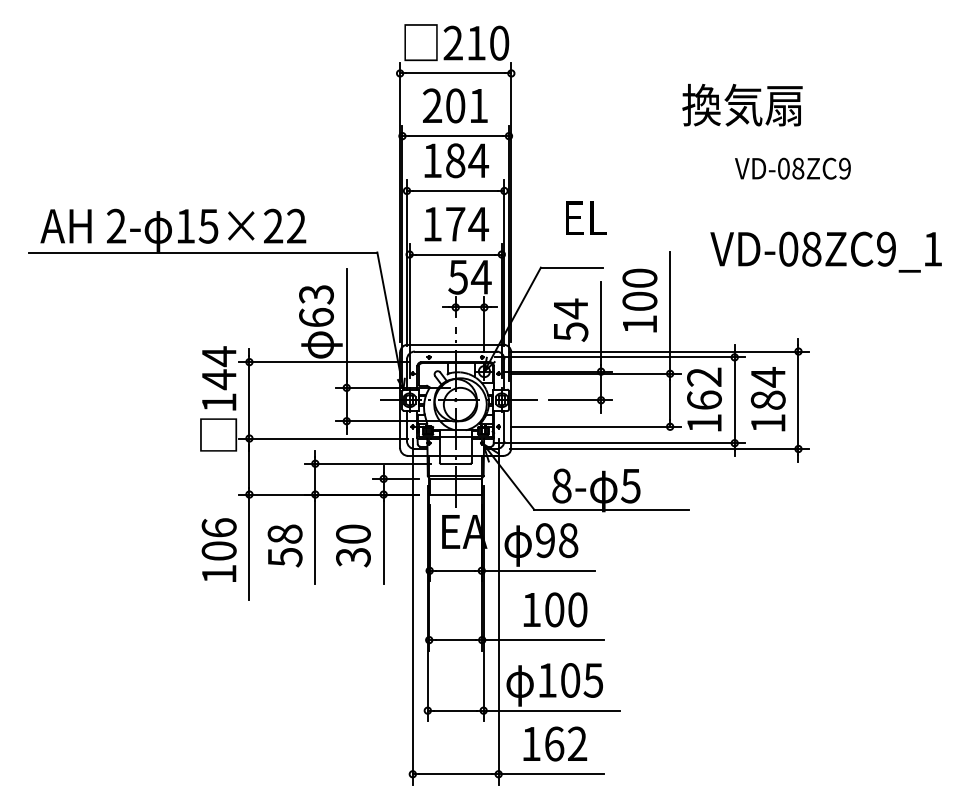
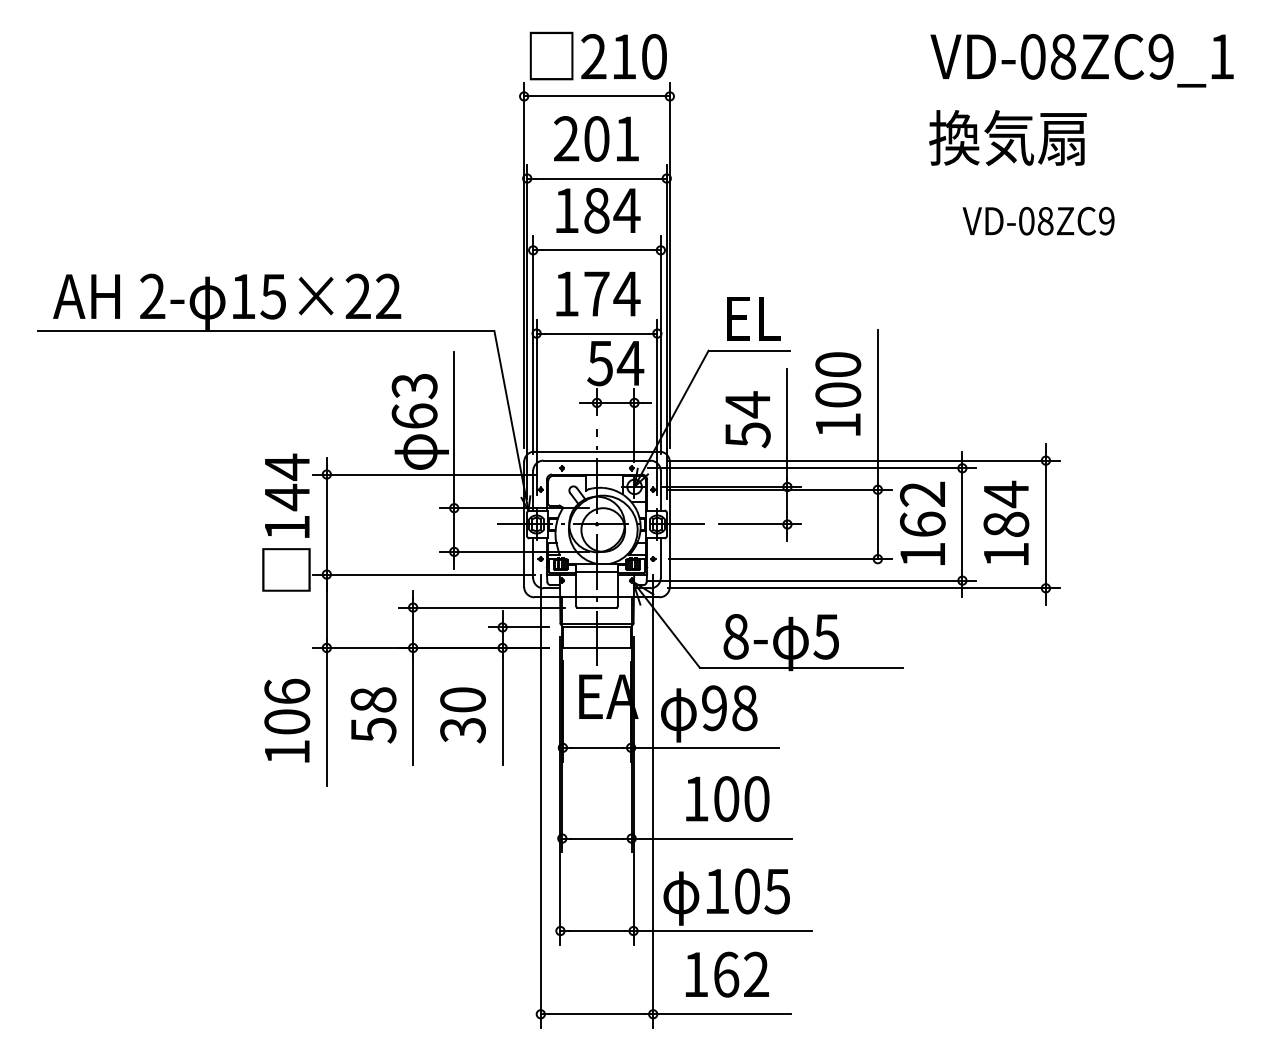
text: (742, 104) -> (1007, 137), moved
text: (586, 217) -> (753, 317), moved
text: (825, 251) -> (1081, 59), moved

